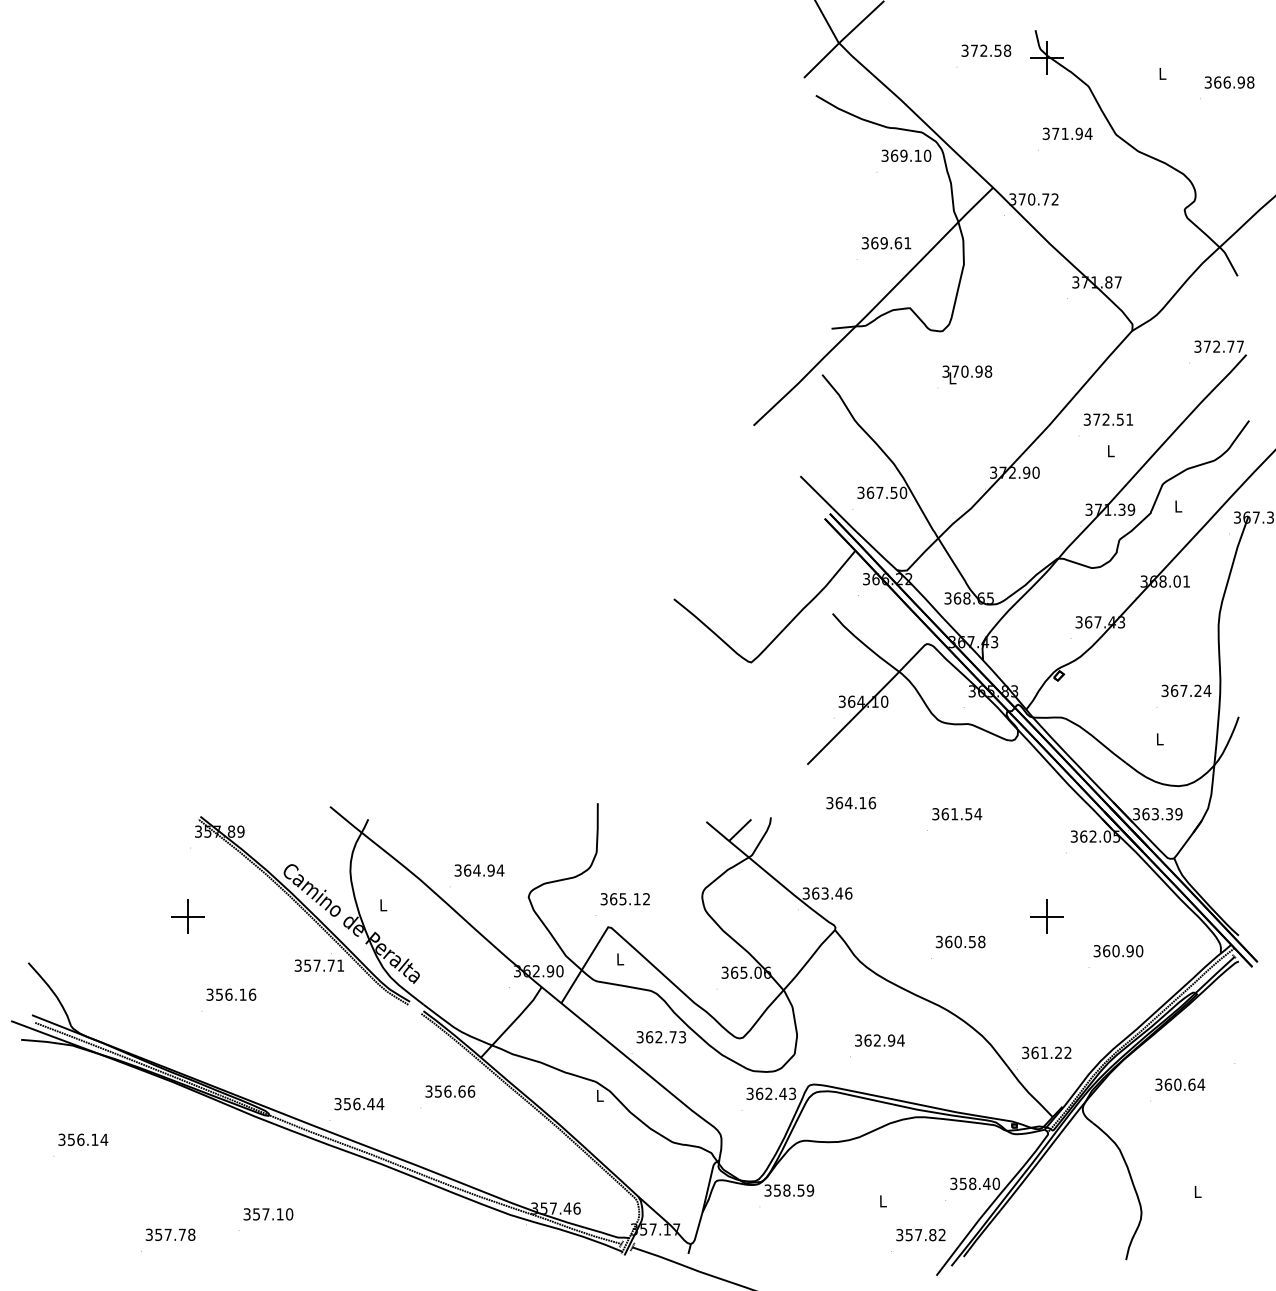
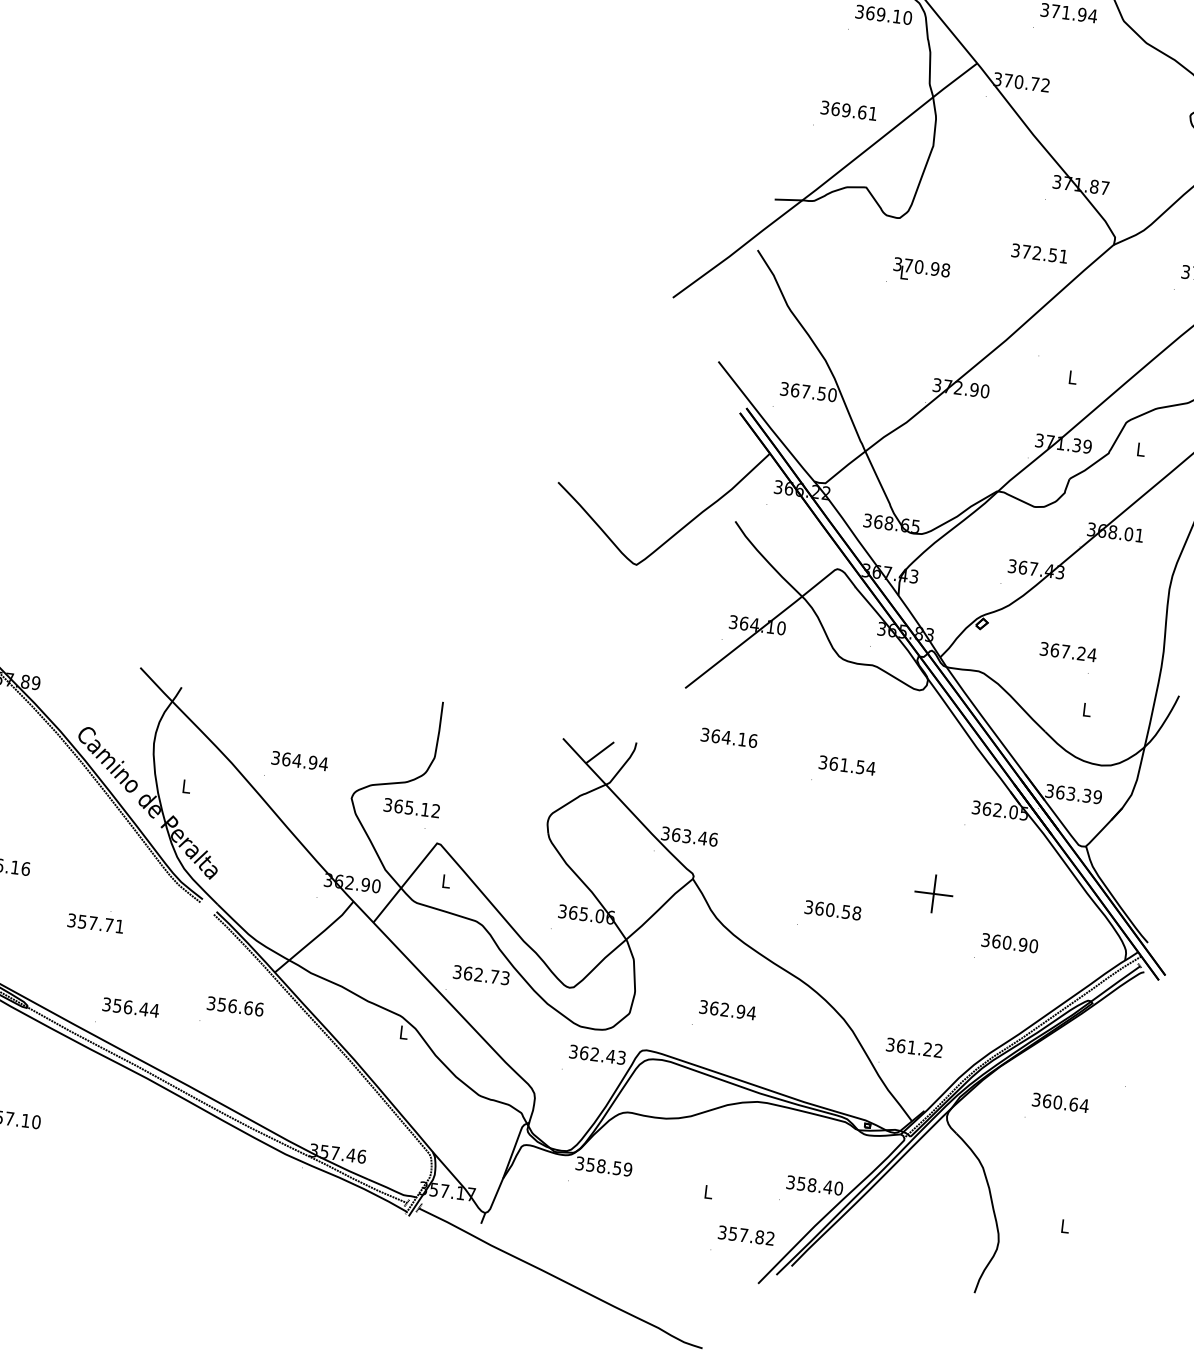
text: (1108, 419) -> (1039, 253), moved
text: (1186, 690) -> (1068, 651), moved
text: (624, 899) -> (410, 808), moved
text: (318, 962) -> (95, 919), moved

